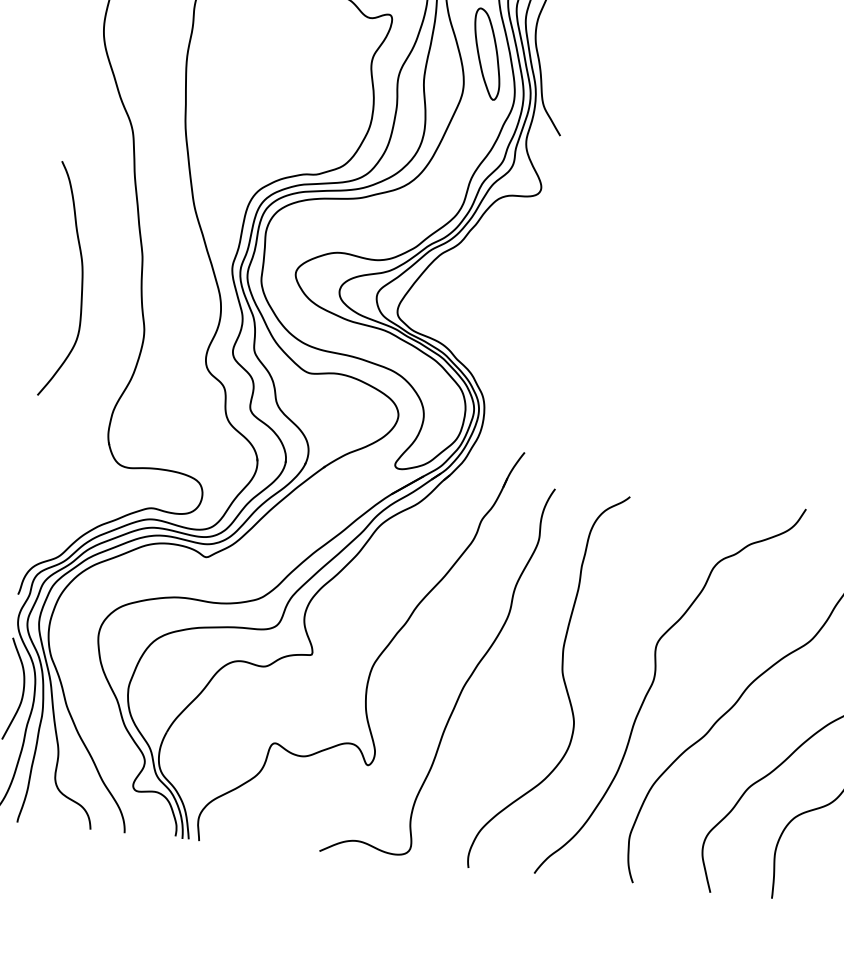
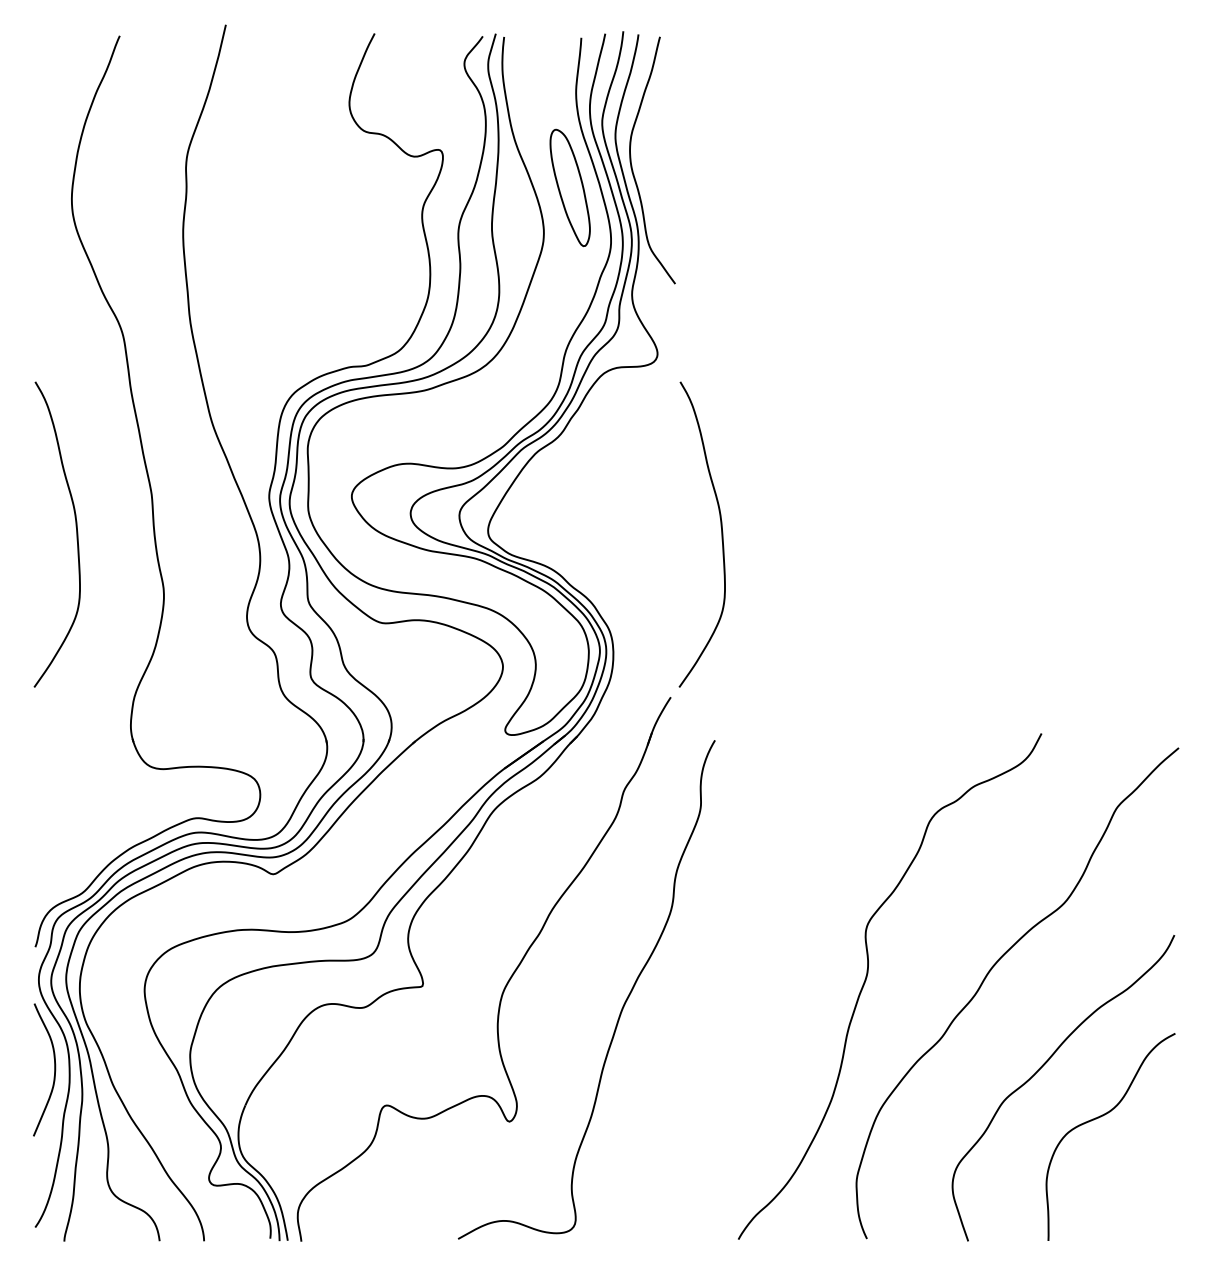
curve: (576, 331) -> (721, 534), added
curve: (562, 678) -> (749, 983), removed

